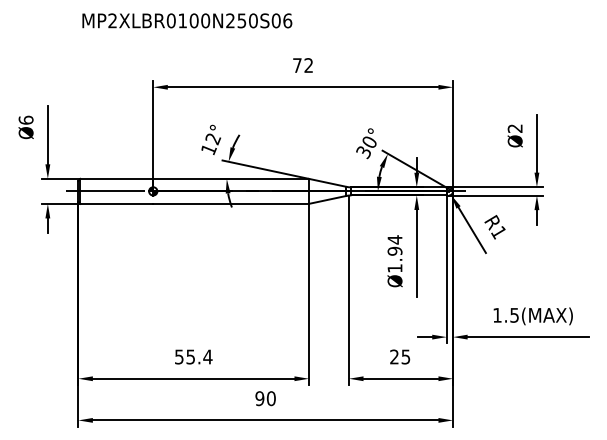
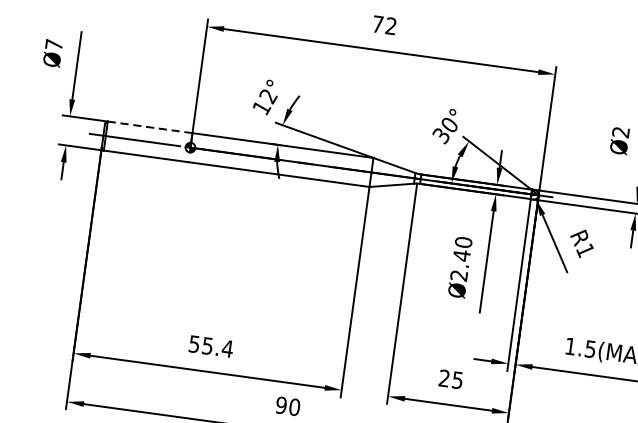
text: (25, 119) -> (53, 43), Ø6 -> Ø7
line: (116, 178) -> (149, 126), solid -> dashed
text: (394, 253) -> (460, 258), Ø1.94 -> Ø2.40

